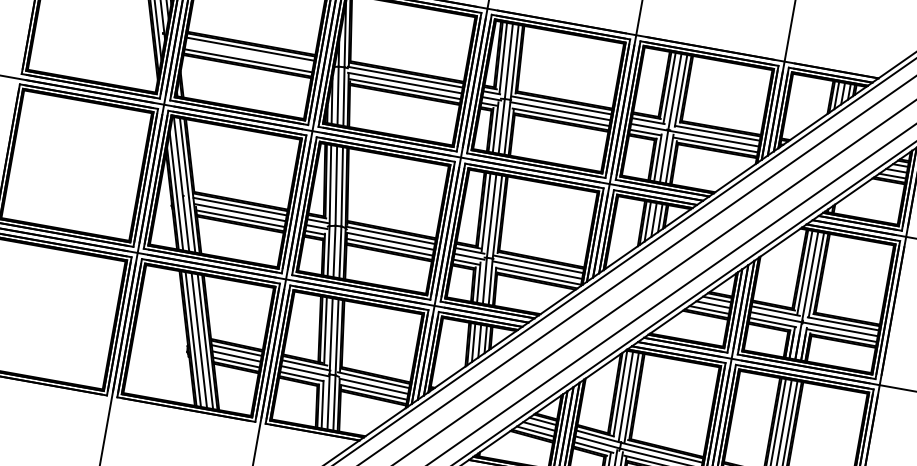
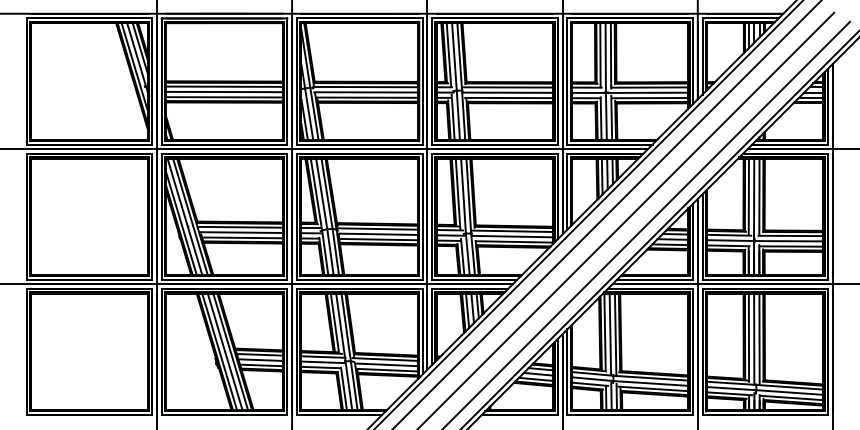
line: (249, 54) -> (224, 91), added

